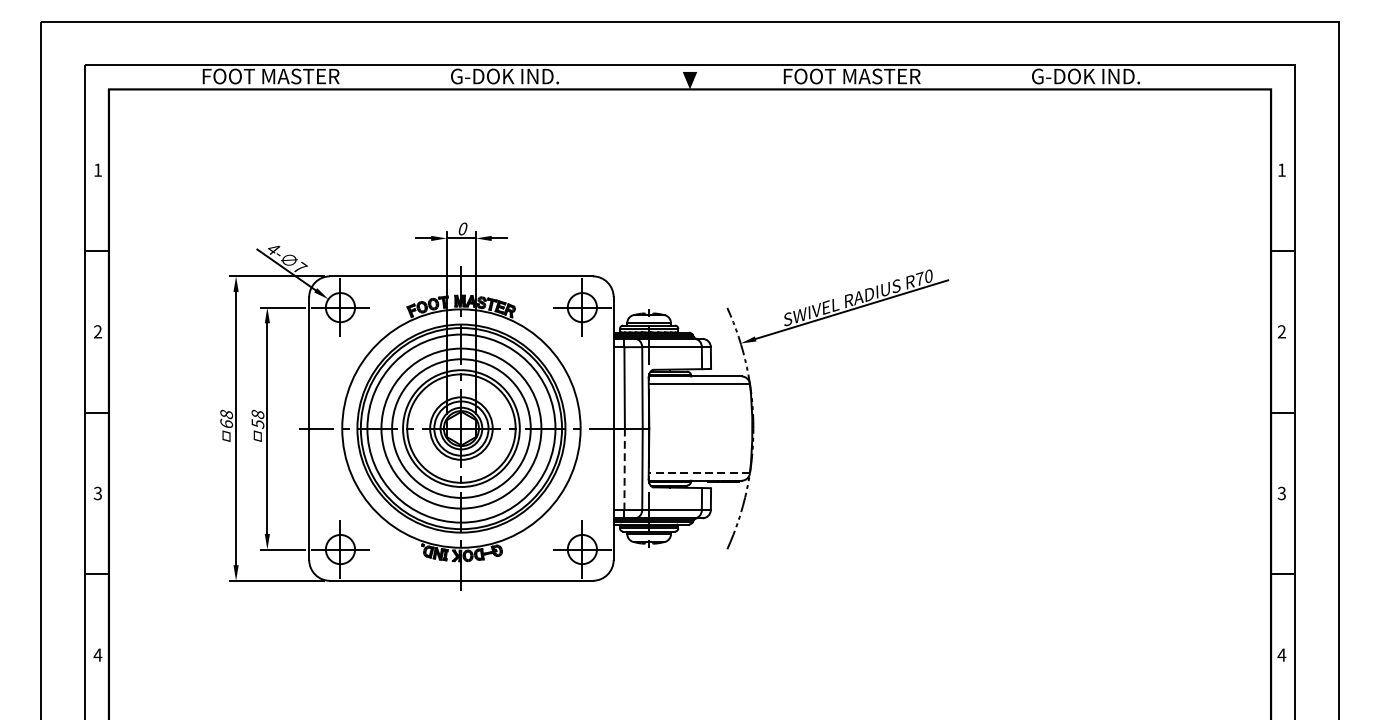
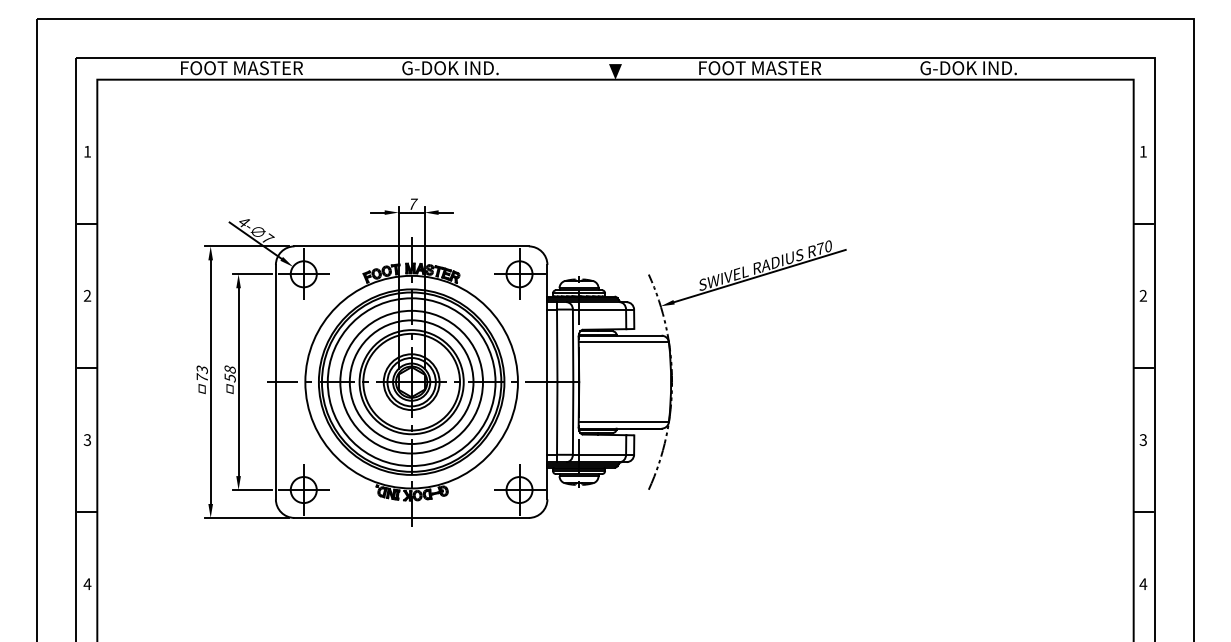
text: (463, 228) -> (413, 203), 0 -> 7
text: (225, 418) -> (201, 373), 68 -> 73
line: (624, 469) -> (557, 418), dashed -> solid
line: (698, 473) -> (623, 422), dashed -> solid

